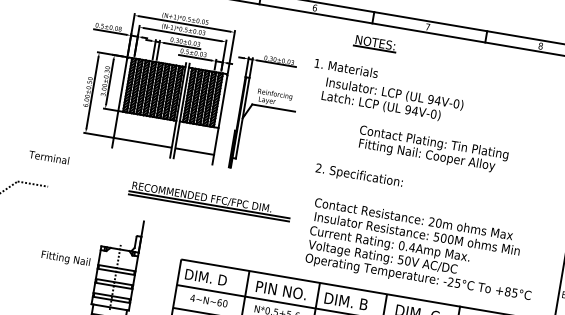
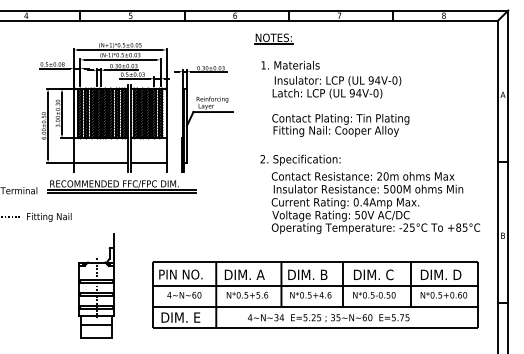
part: (375, 43) -> (273, 38), moved
text: (388, 91) -> (331, 79), moved
text: (432, 148) -> (340, 124), moved
part: (209, 201) -> (121, 186), moved
text: (422, 250) -> (375, 203), moved
text: (65, 259) -> (49, 217), moved
text: (209, 277) -> (181, 274), DIM. D -> PIN NO.
text: (282, 290) -> (248, 274), PIN NO. -> DIM. A

